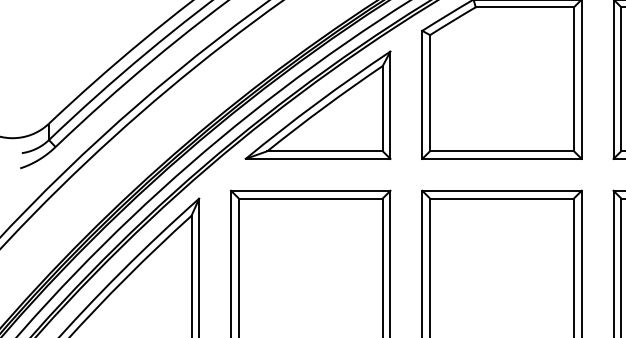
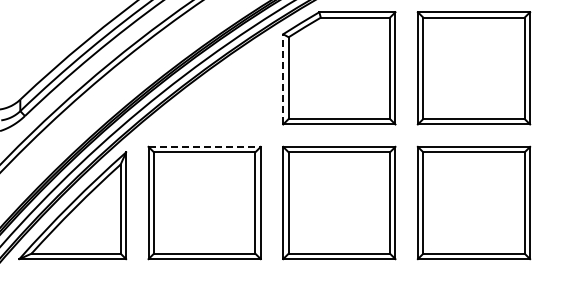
line: (422, 93) -> (283, 78), solid -> dashed
part: (317, 105) -> (209, 86), removed
line: (311, 190) -> (205, 146), solid -> dashed

